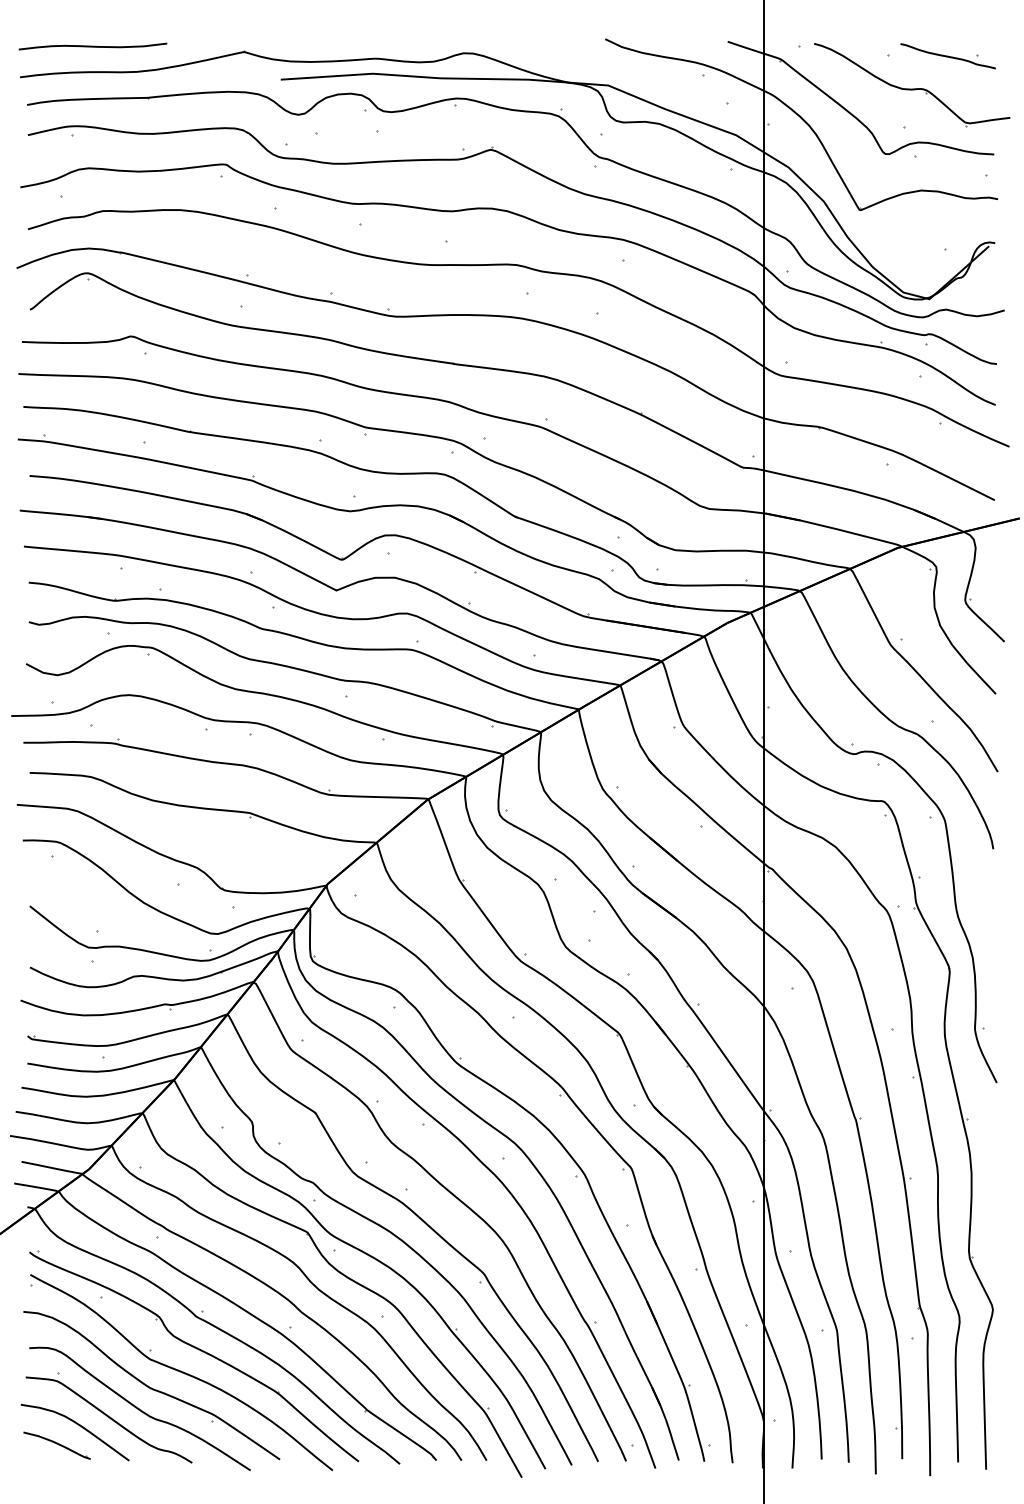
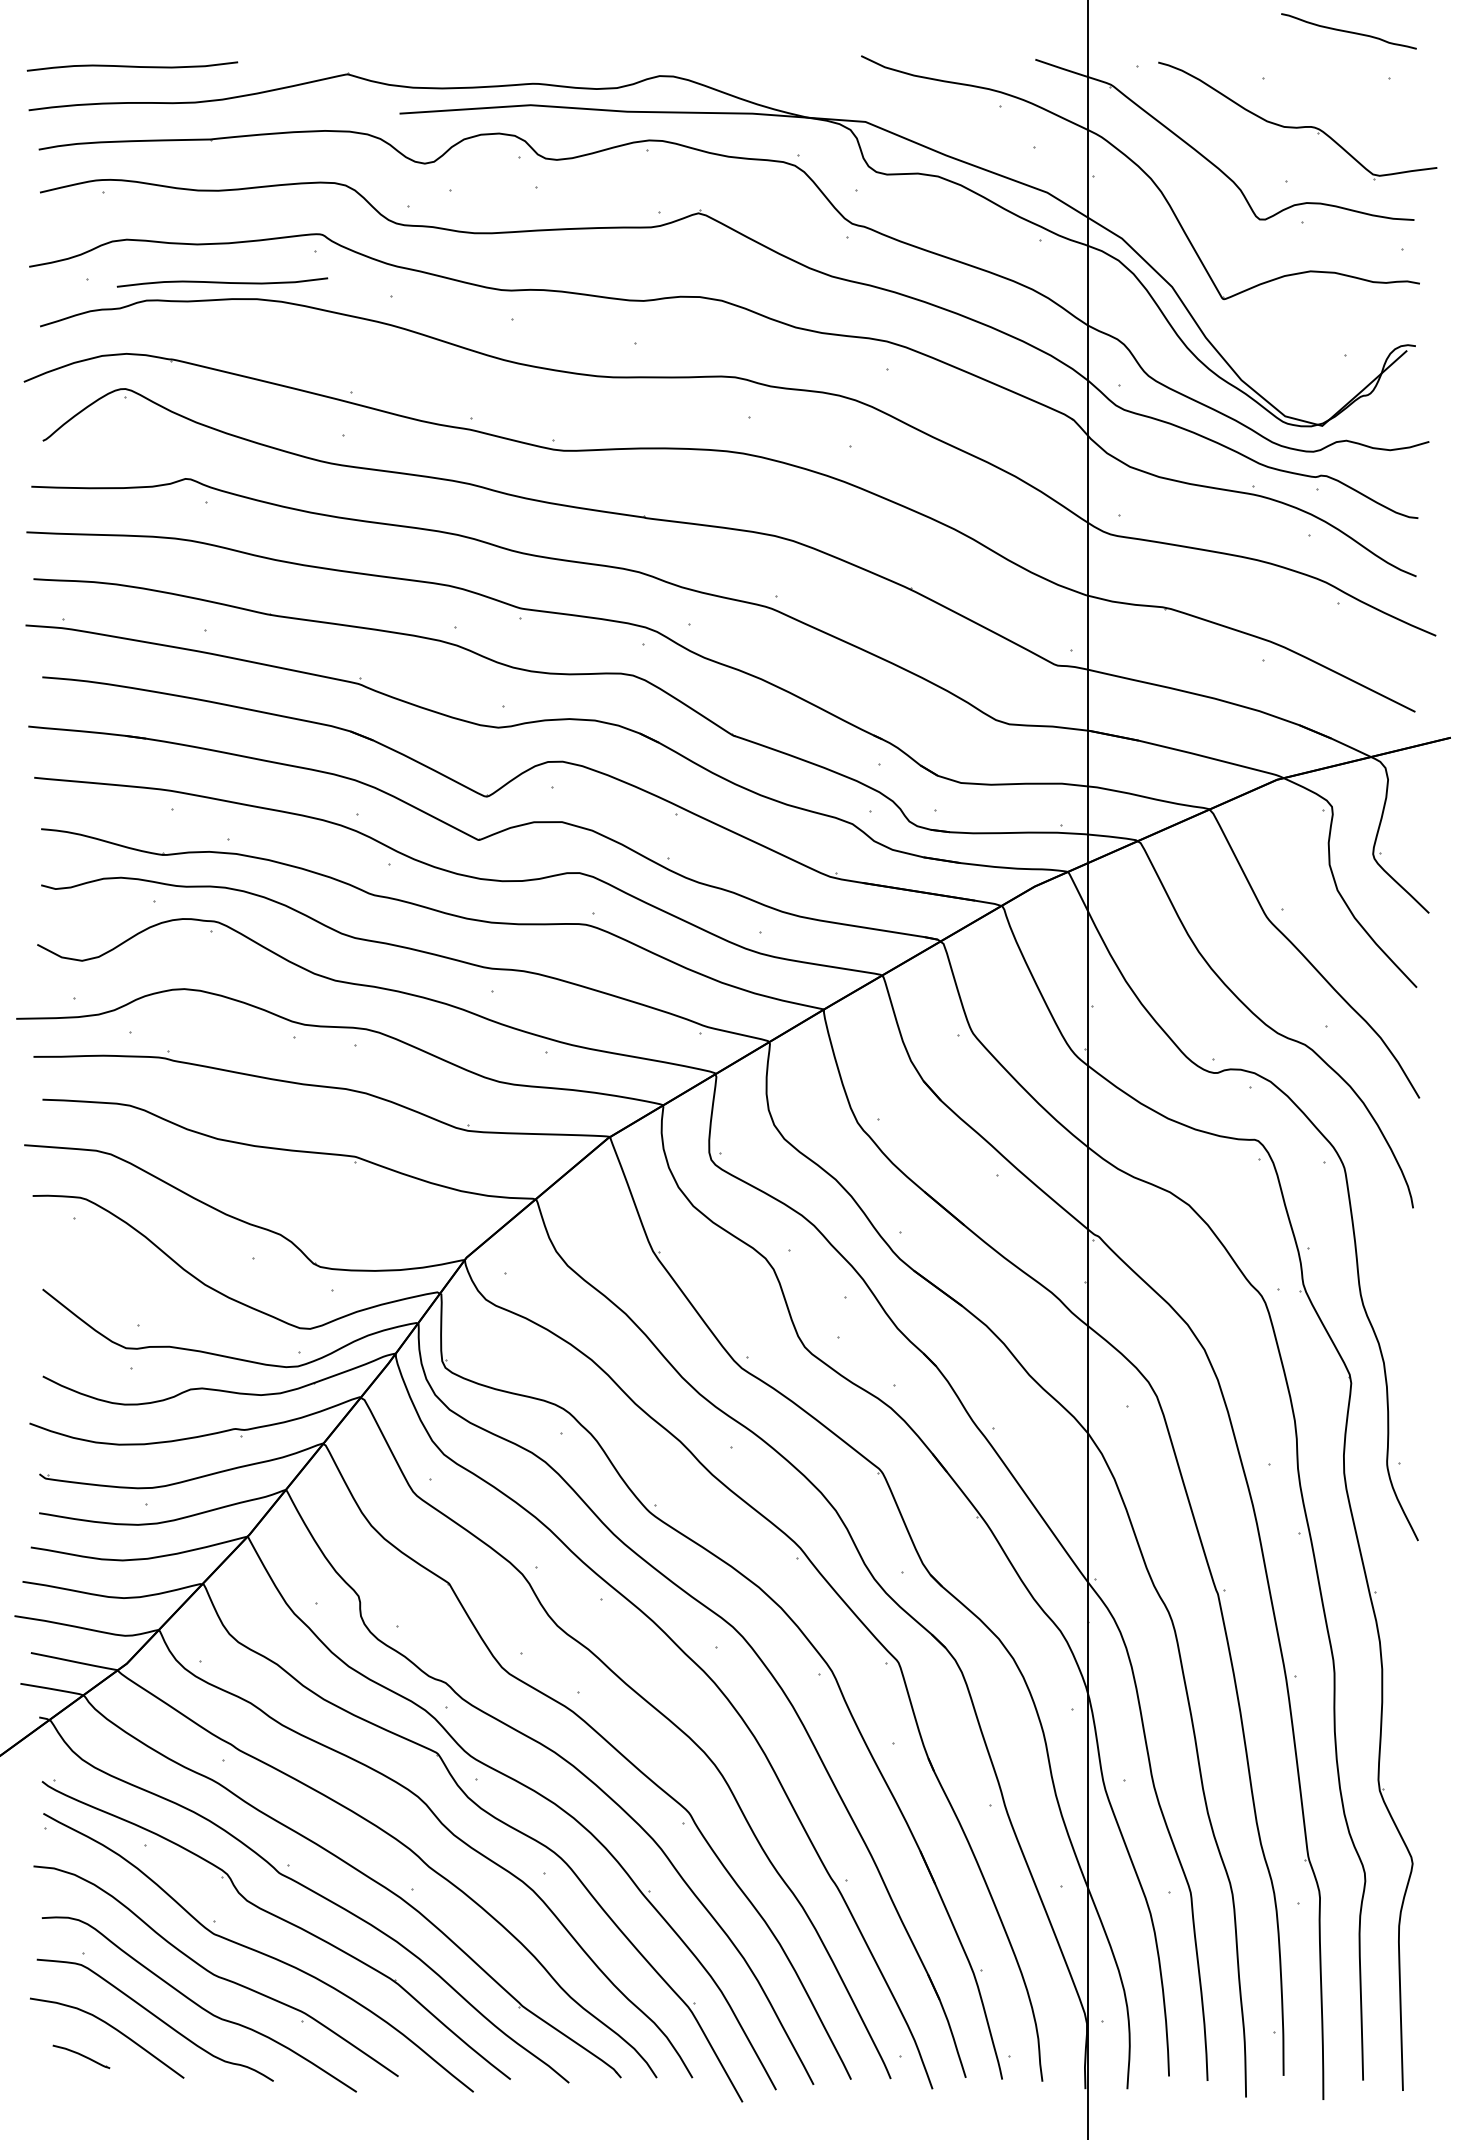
curve: (947, 56) -> (1348, 31), moved
curve: (156, 198) -> (222, 282), added
part: (57, 1445) -> (81, 2056), size x0.6

